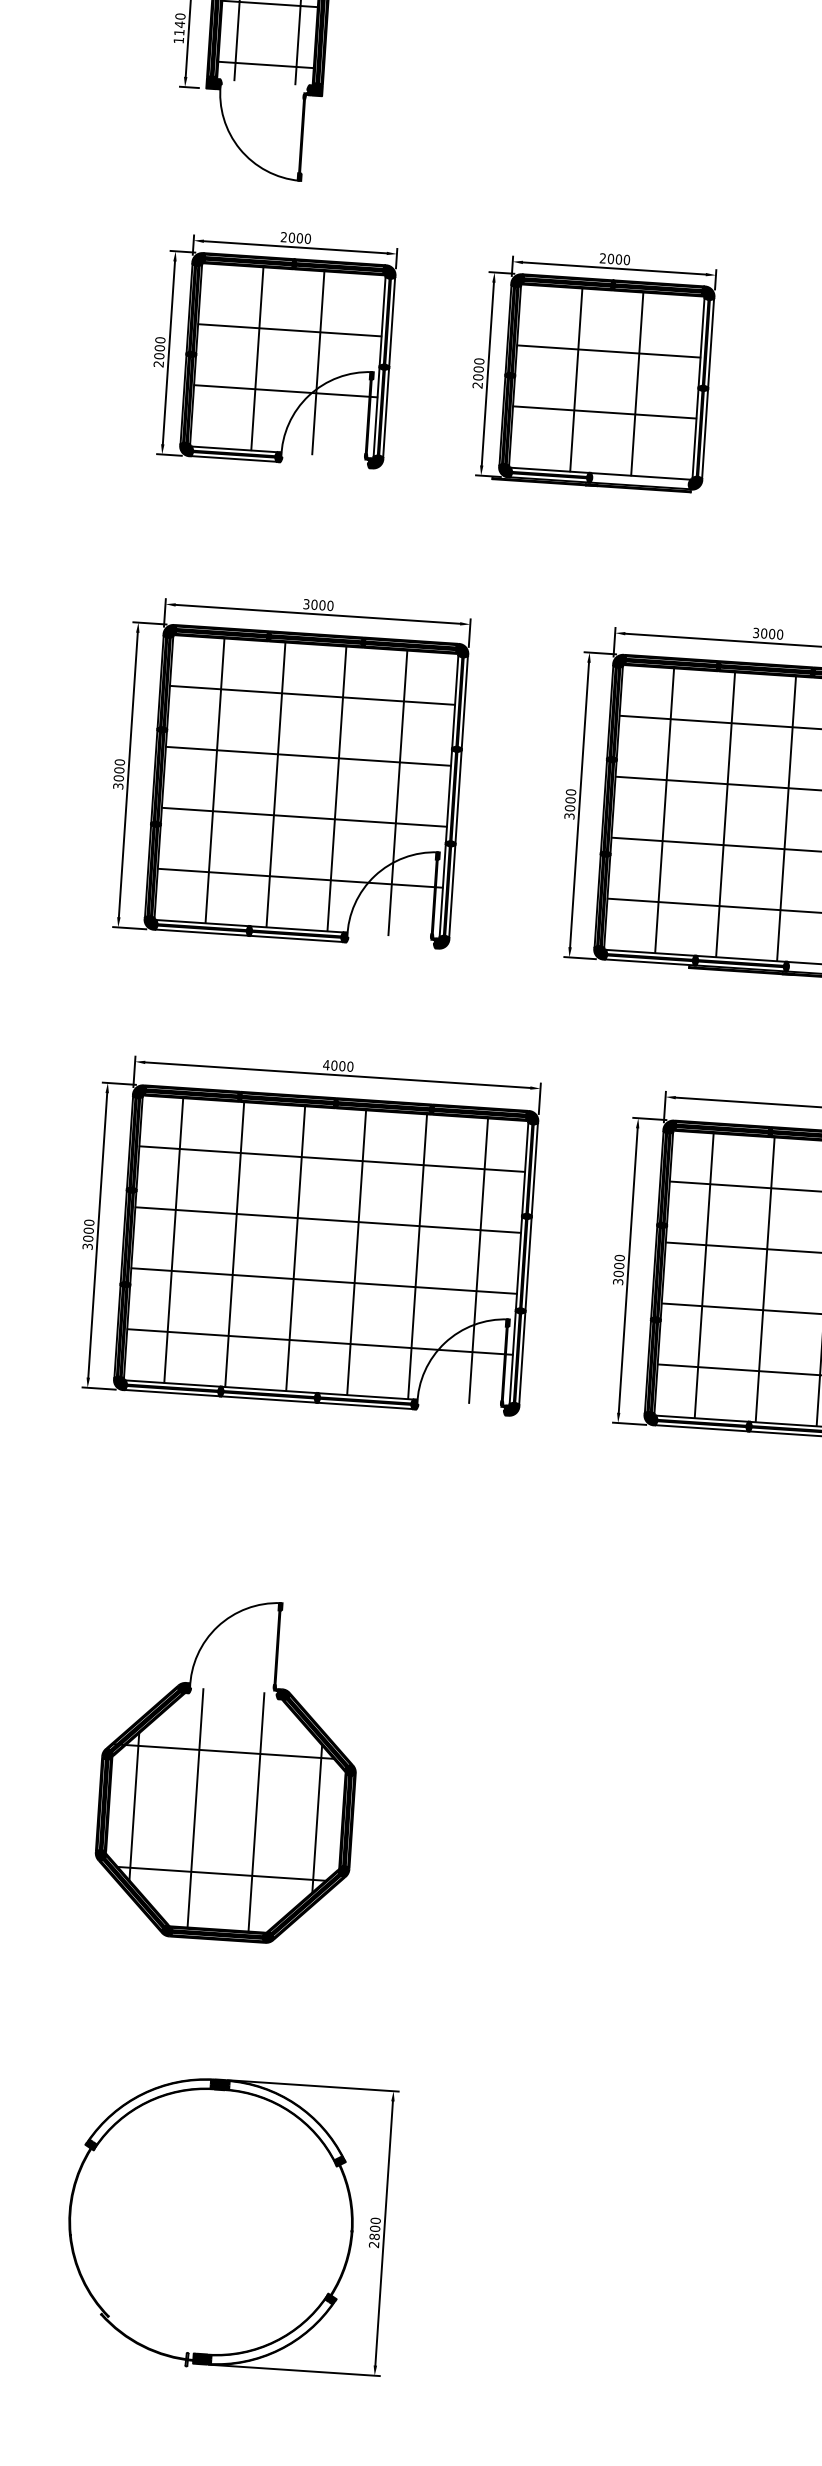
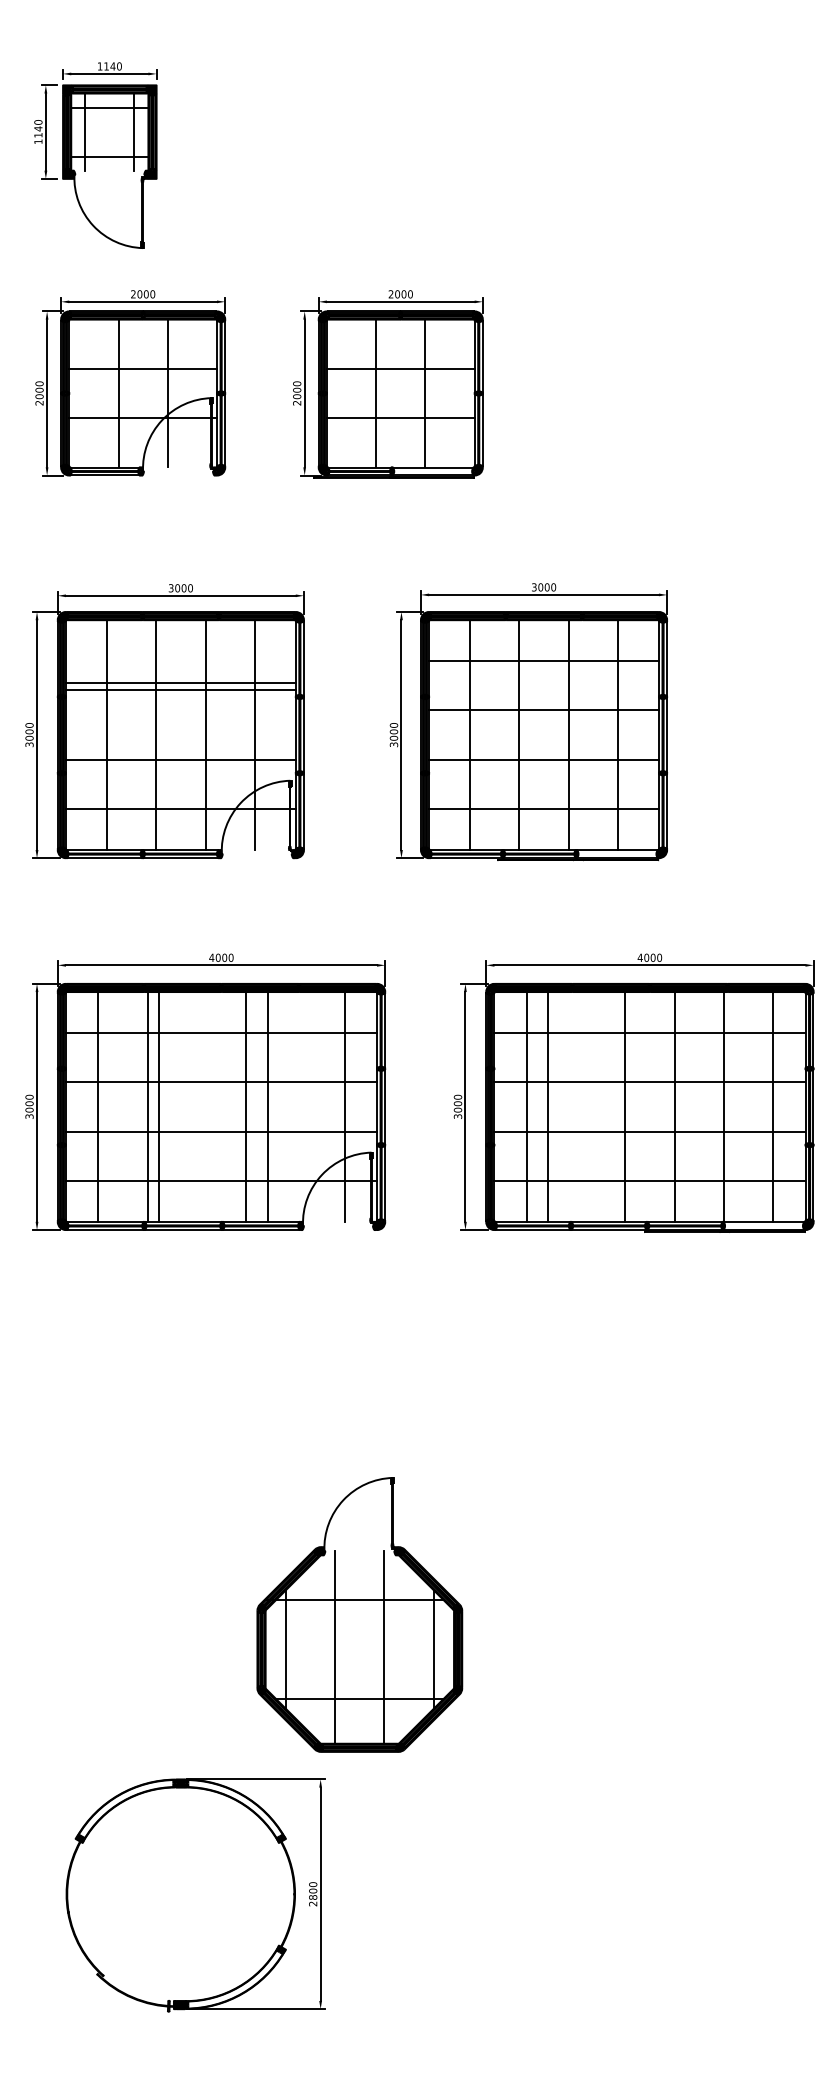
line: (312, 695) -> (180, 690), moved
line: (307, 756) -> (180, 683), moved
line: (295, 1247) -> (158, 1106), moved
line: (417, 1256) -> (268, 1106), moved
line: (765, 1279) -> (548, 1106), moved
part: (228, 1769) -> (359, 1614), moved

